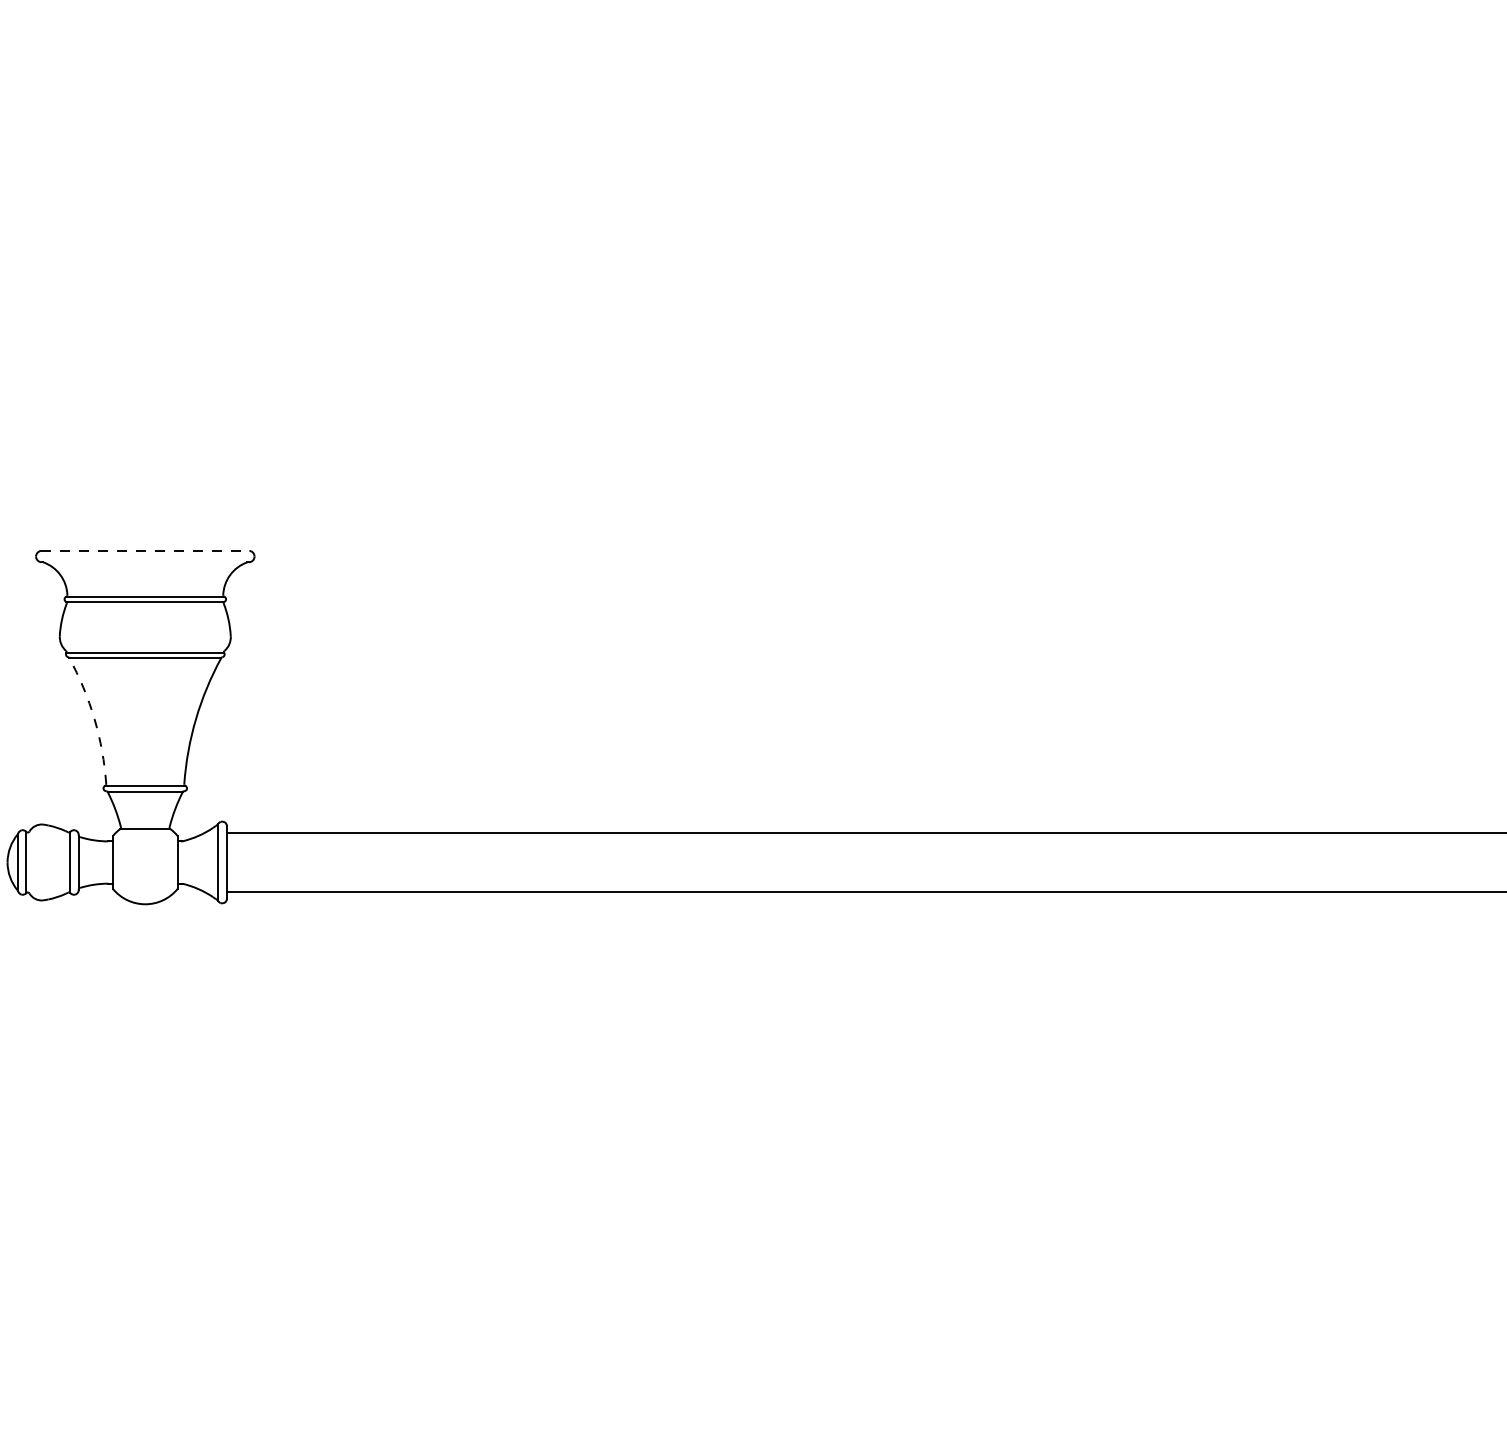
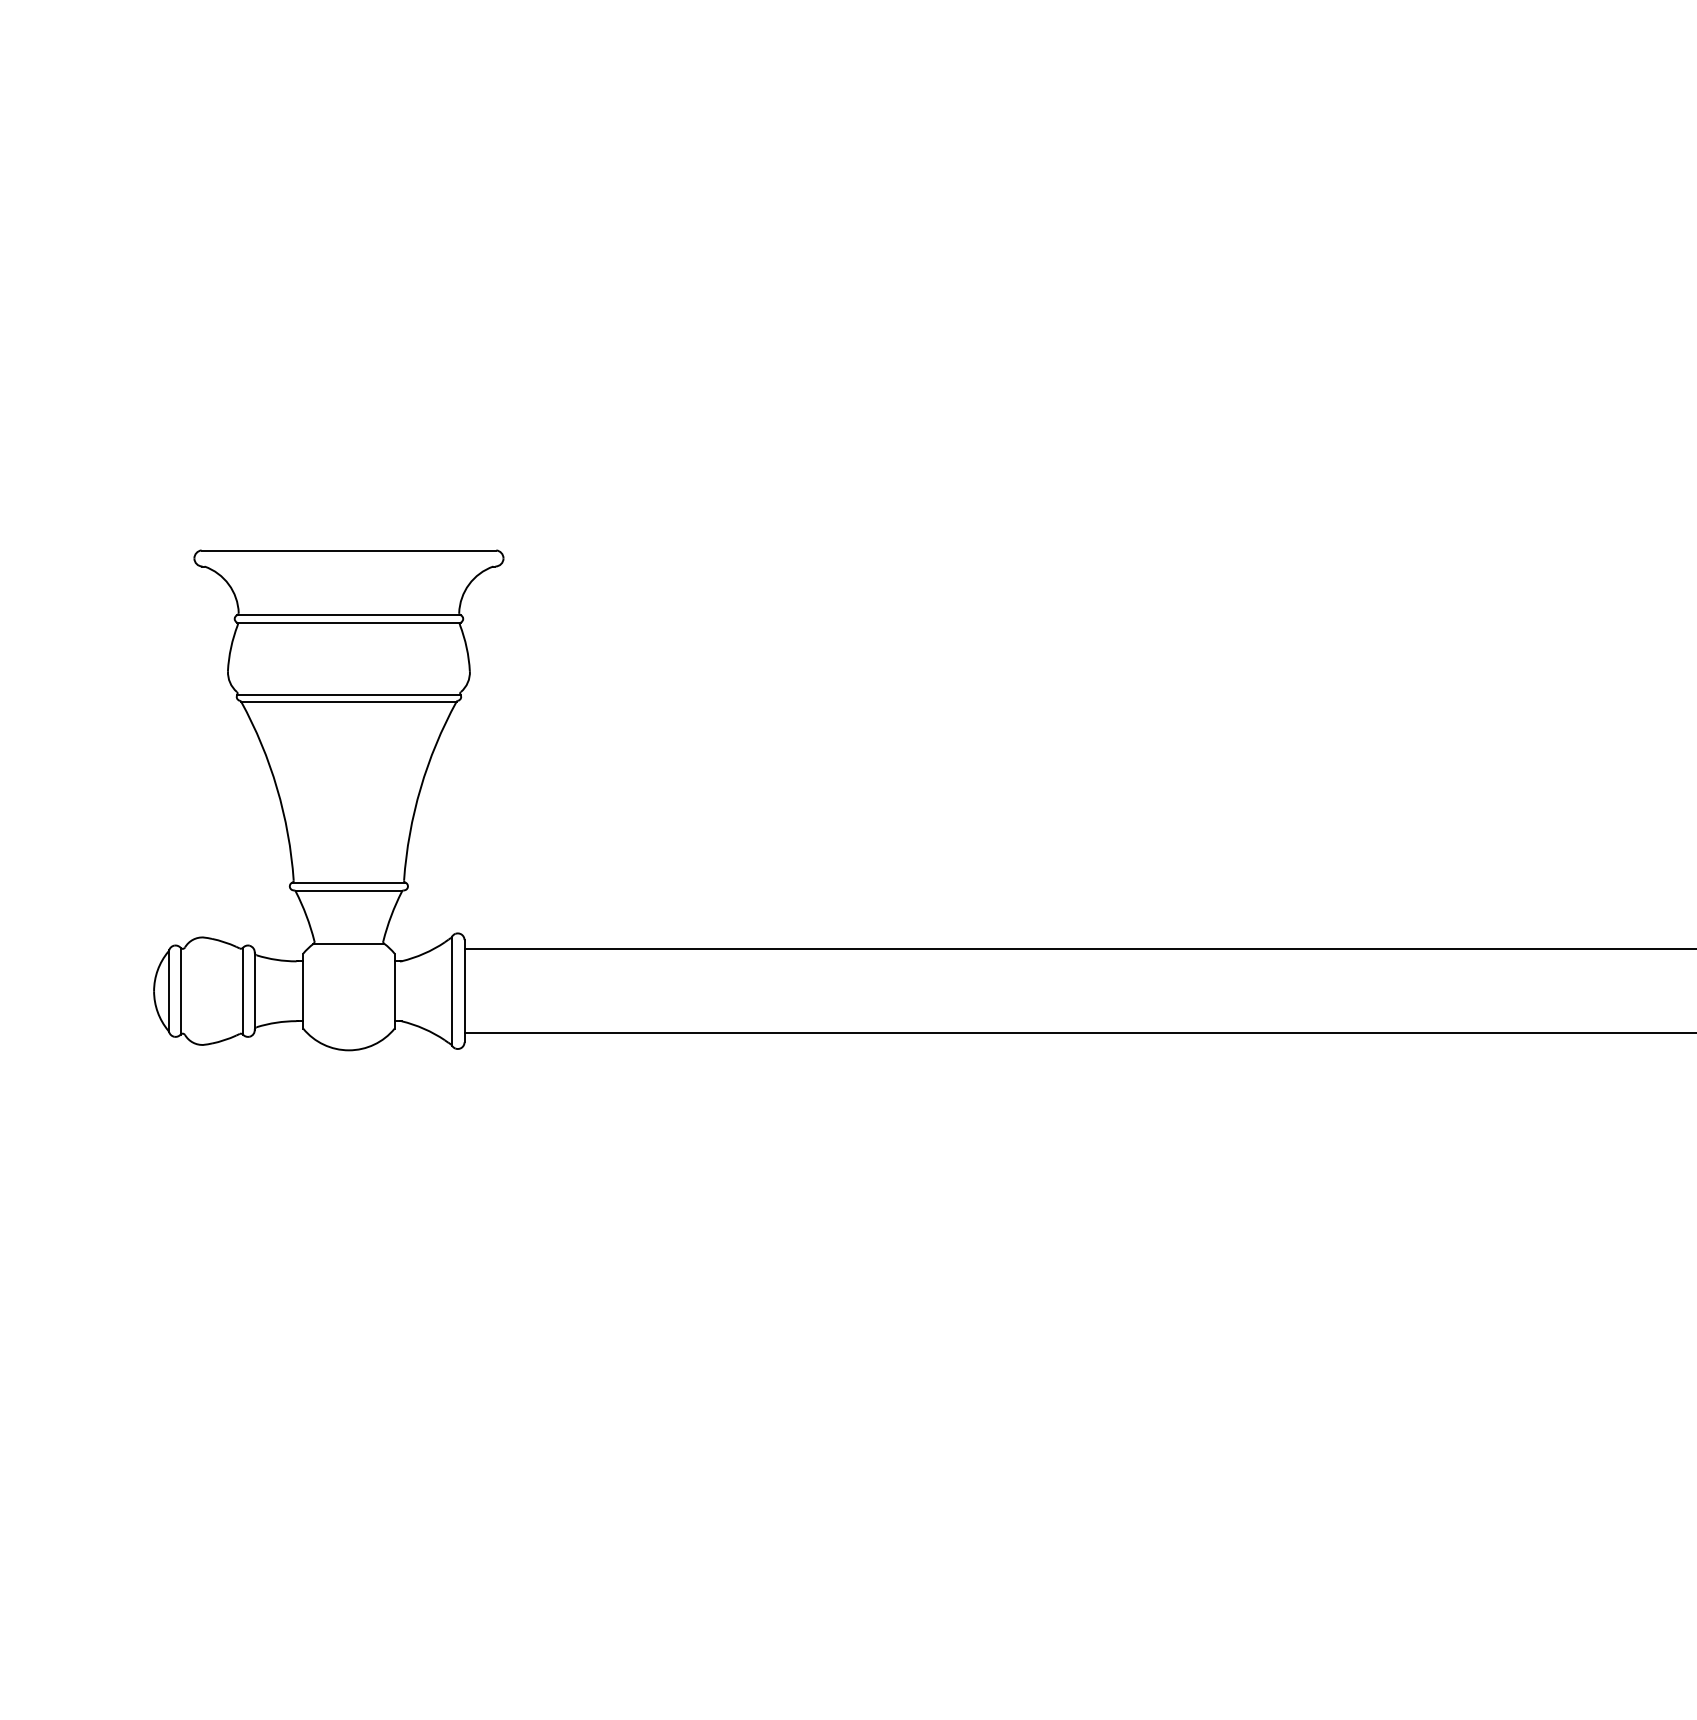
line: (145, 550) -> (349, 549), dashed -> solid
arc: (94, 719) -> (277, 788), dashed -> solid

